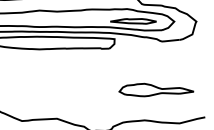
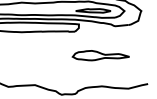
part: (156, 89) -> (101, 55), moved

